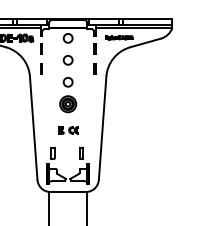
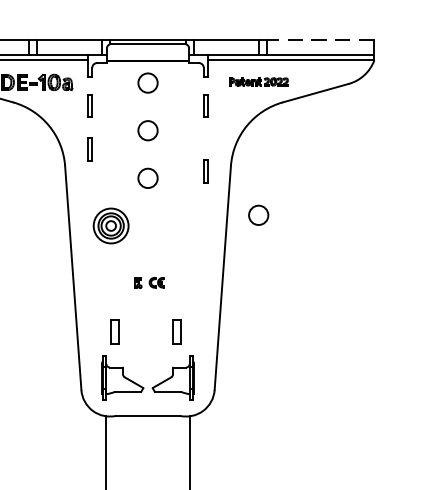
line: (147, 18) -> (320, 39), solid -> dashed
part: (94, 68) -> (205, 170), moved
circle: (118, 99) -> (257, 215), added
part: (68, 104) -> (111, 226), moved
part: (68, 130) -> (148, 282), size x0.7

